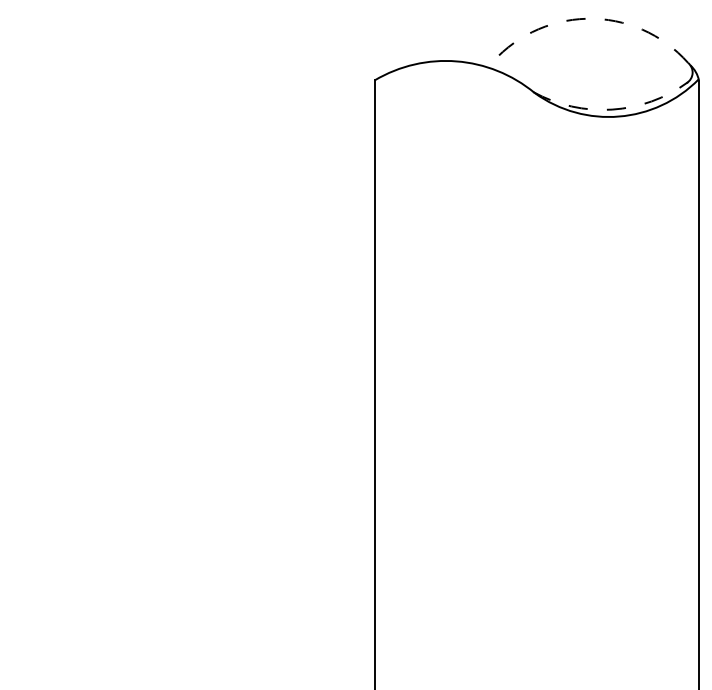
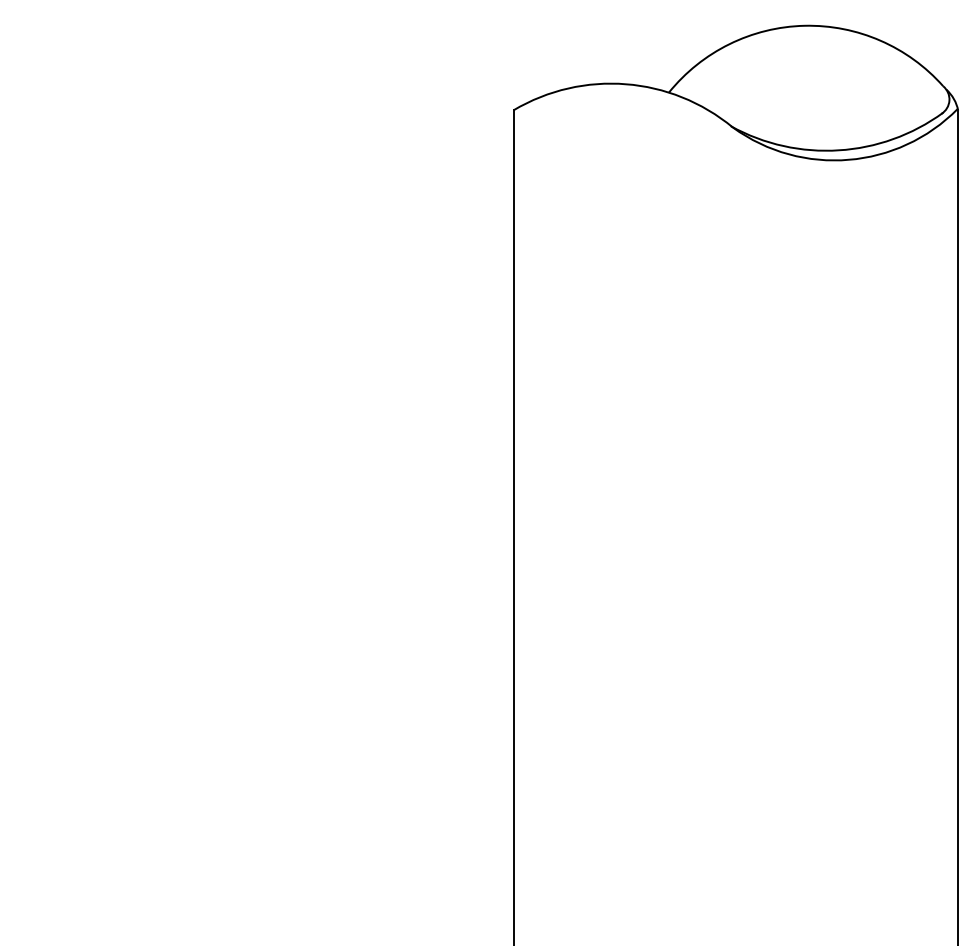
arc: (586, 18) -> (804, 25), dashed -> solid
arc: (611, 109) -> (838, 150), dashed -> solid

